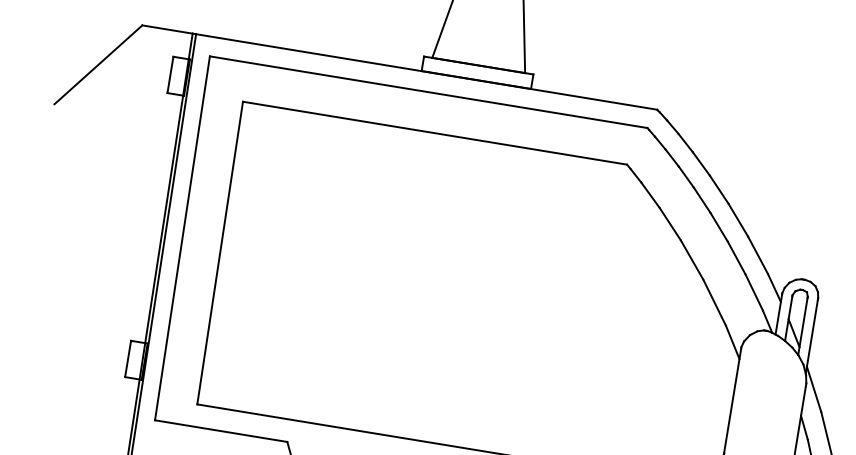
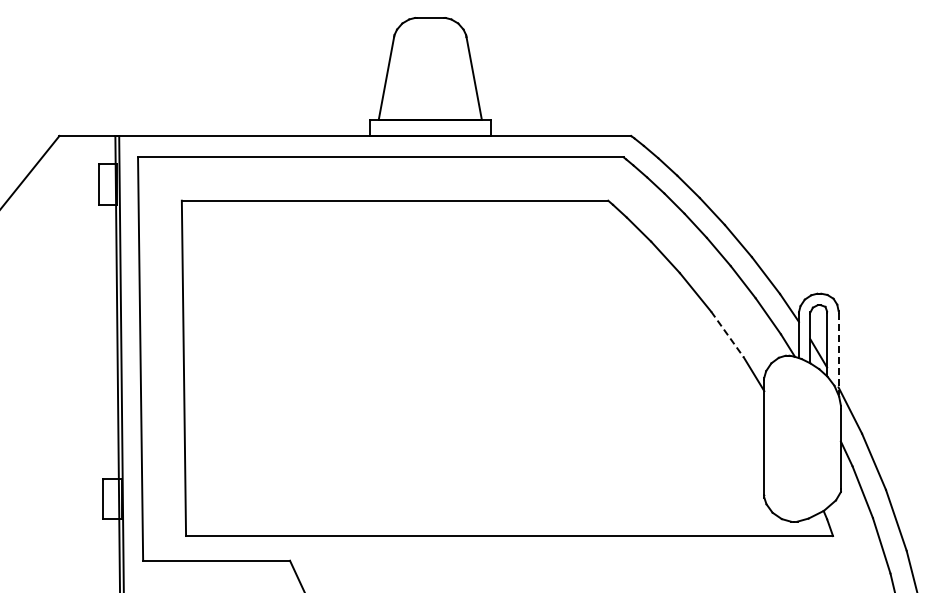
line: (714, 302) -> (727, 334), solid -> dashed
line: (811, 337) -> (838, 354), solid -> dashed

